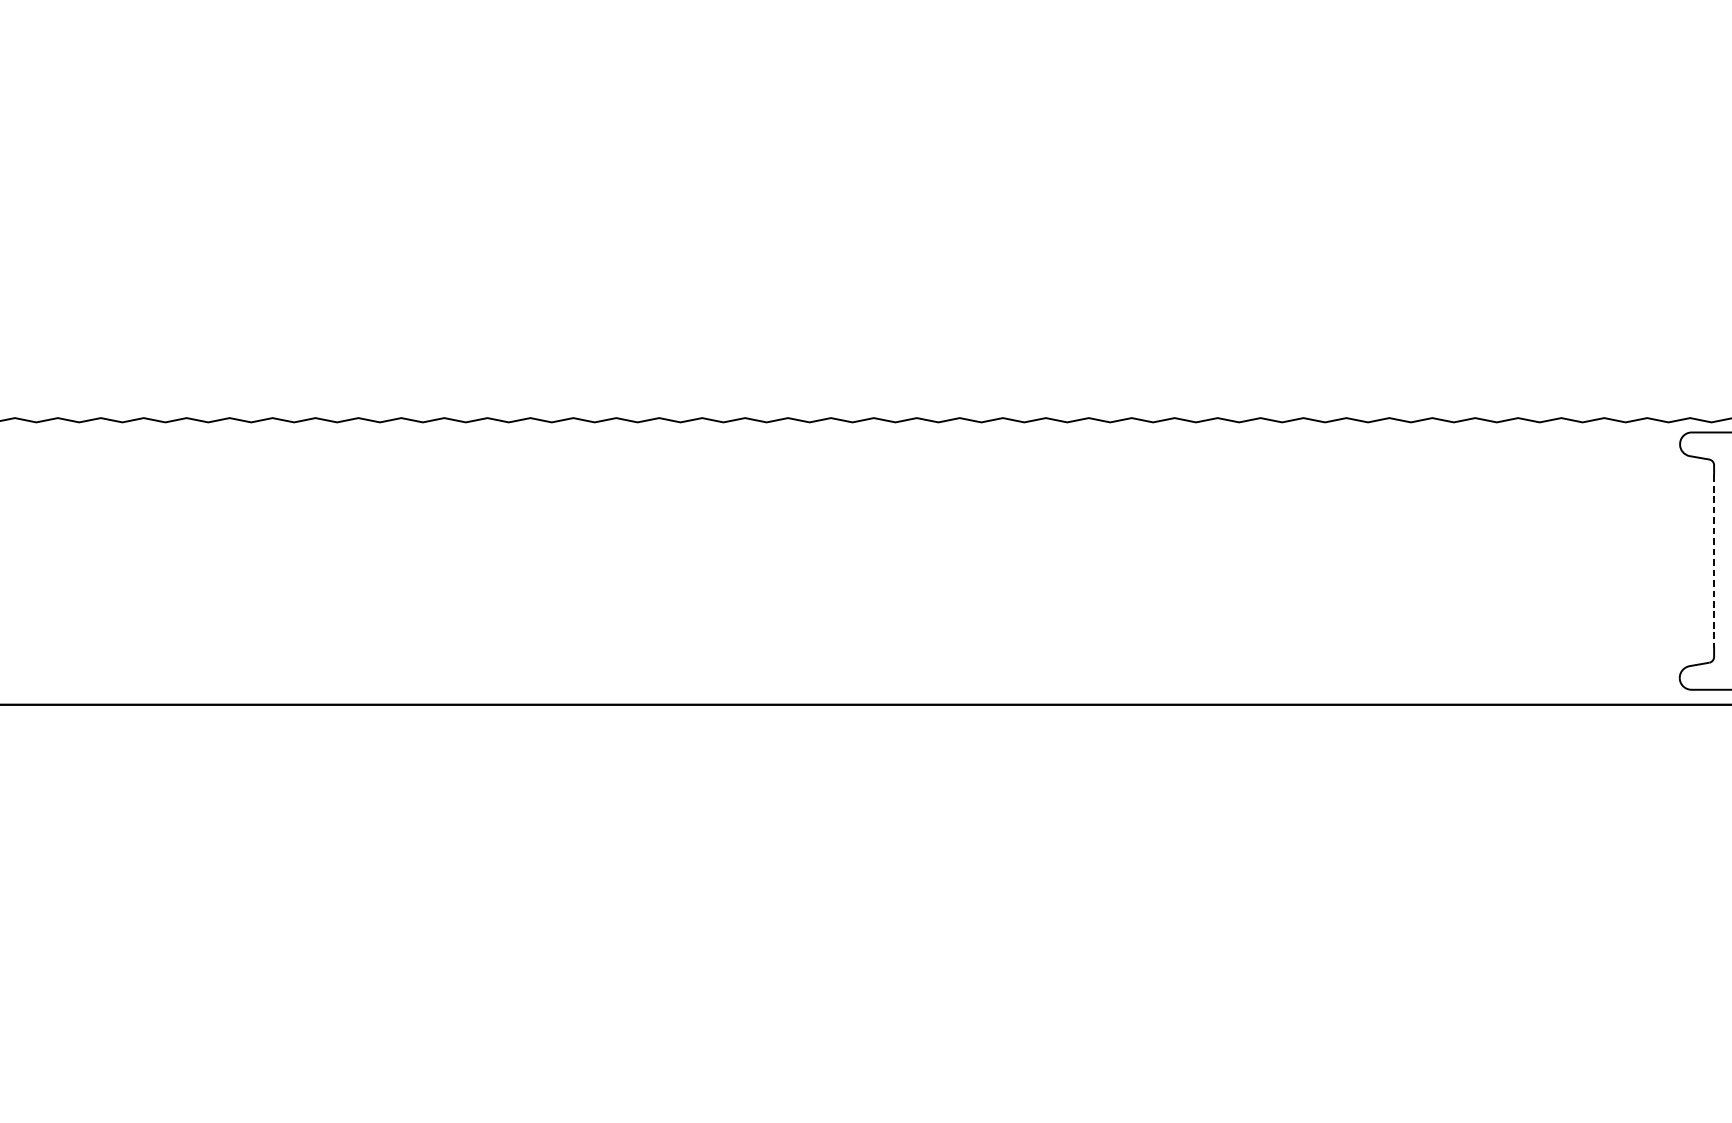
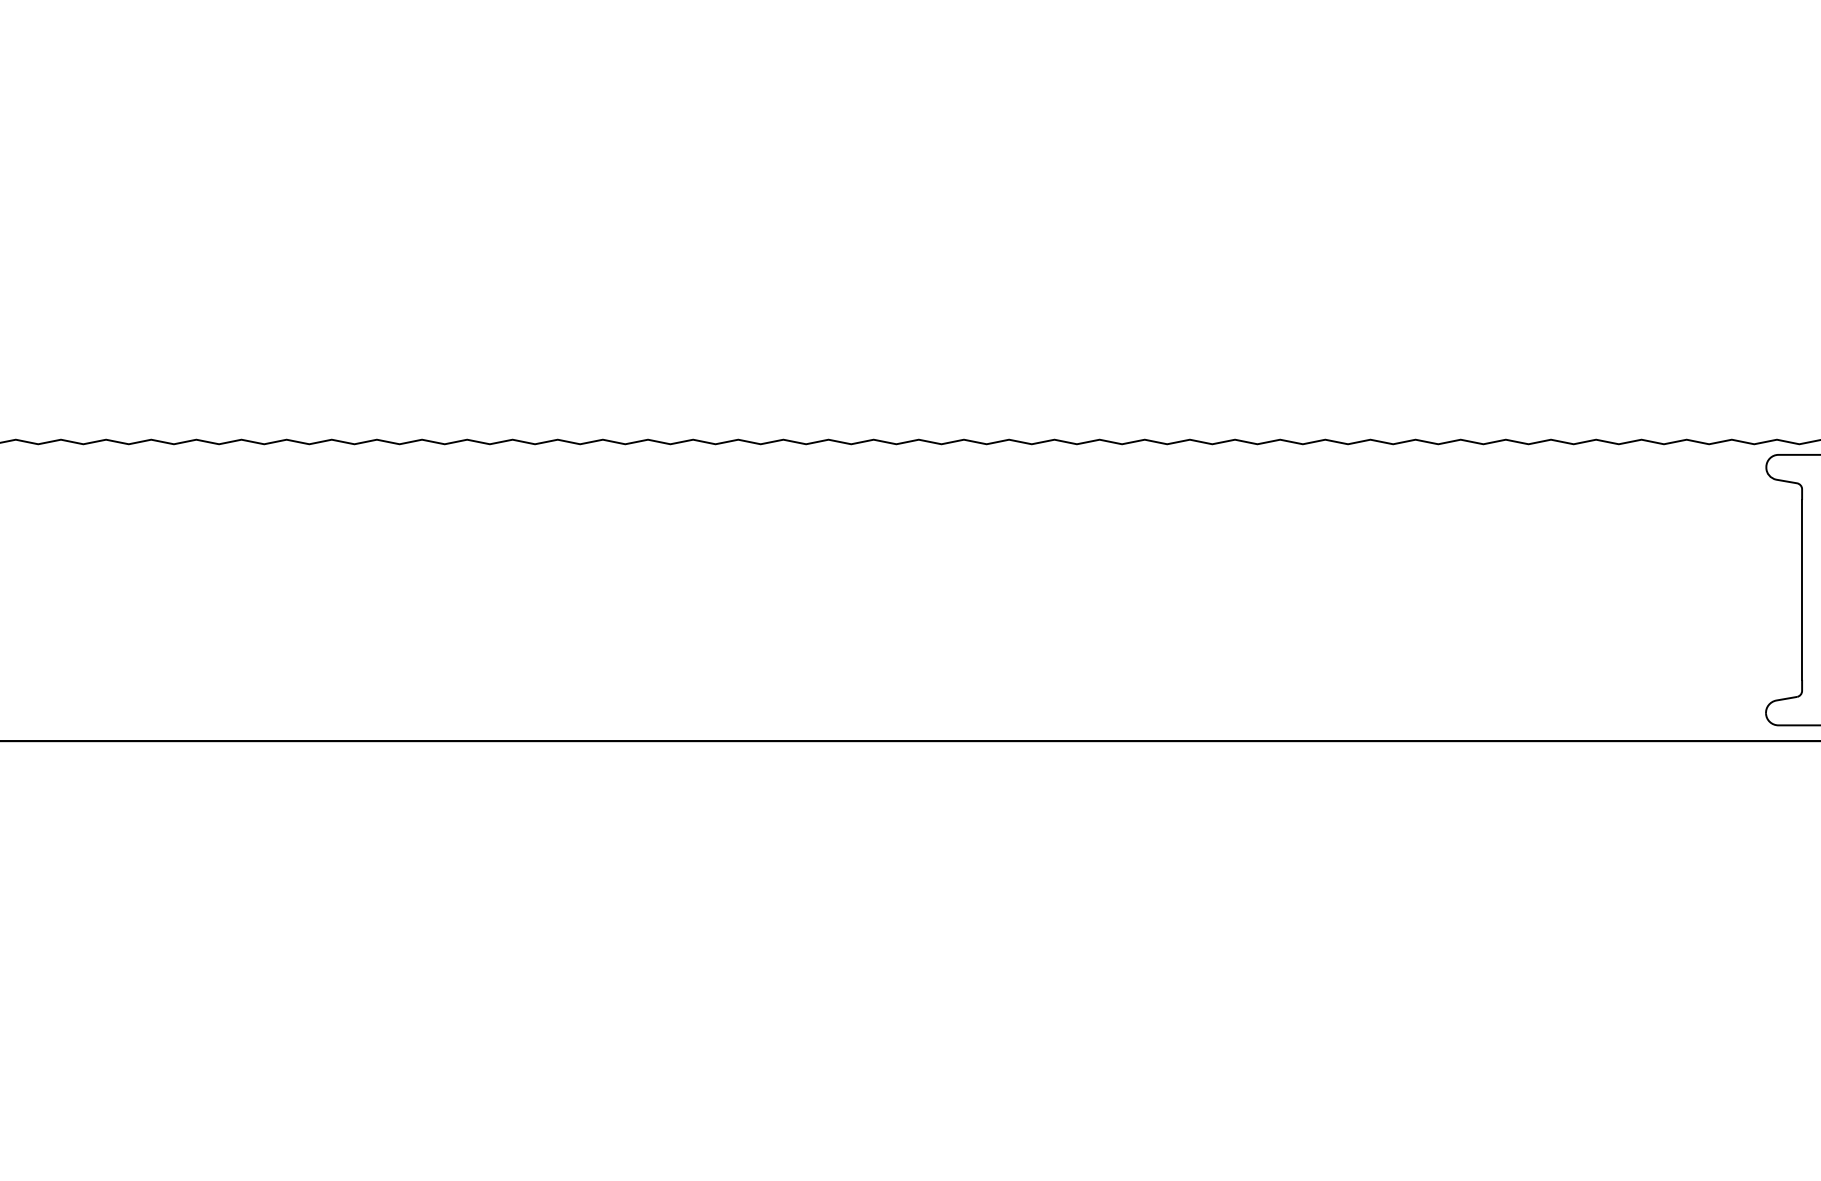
line: (1714, 560) -> (1802, 589), dashed -> solid

